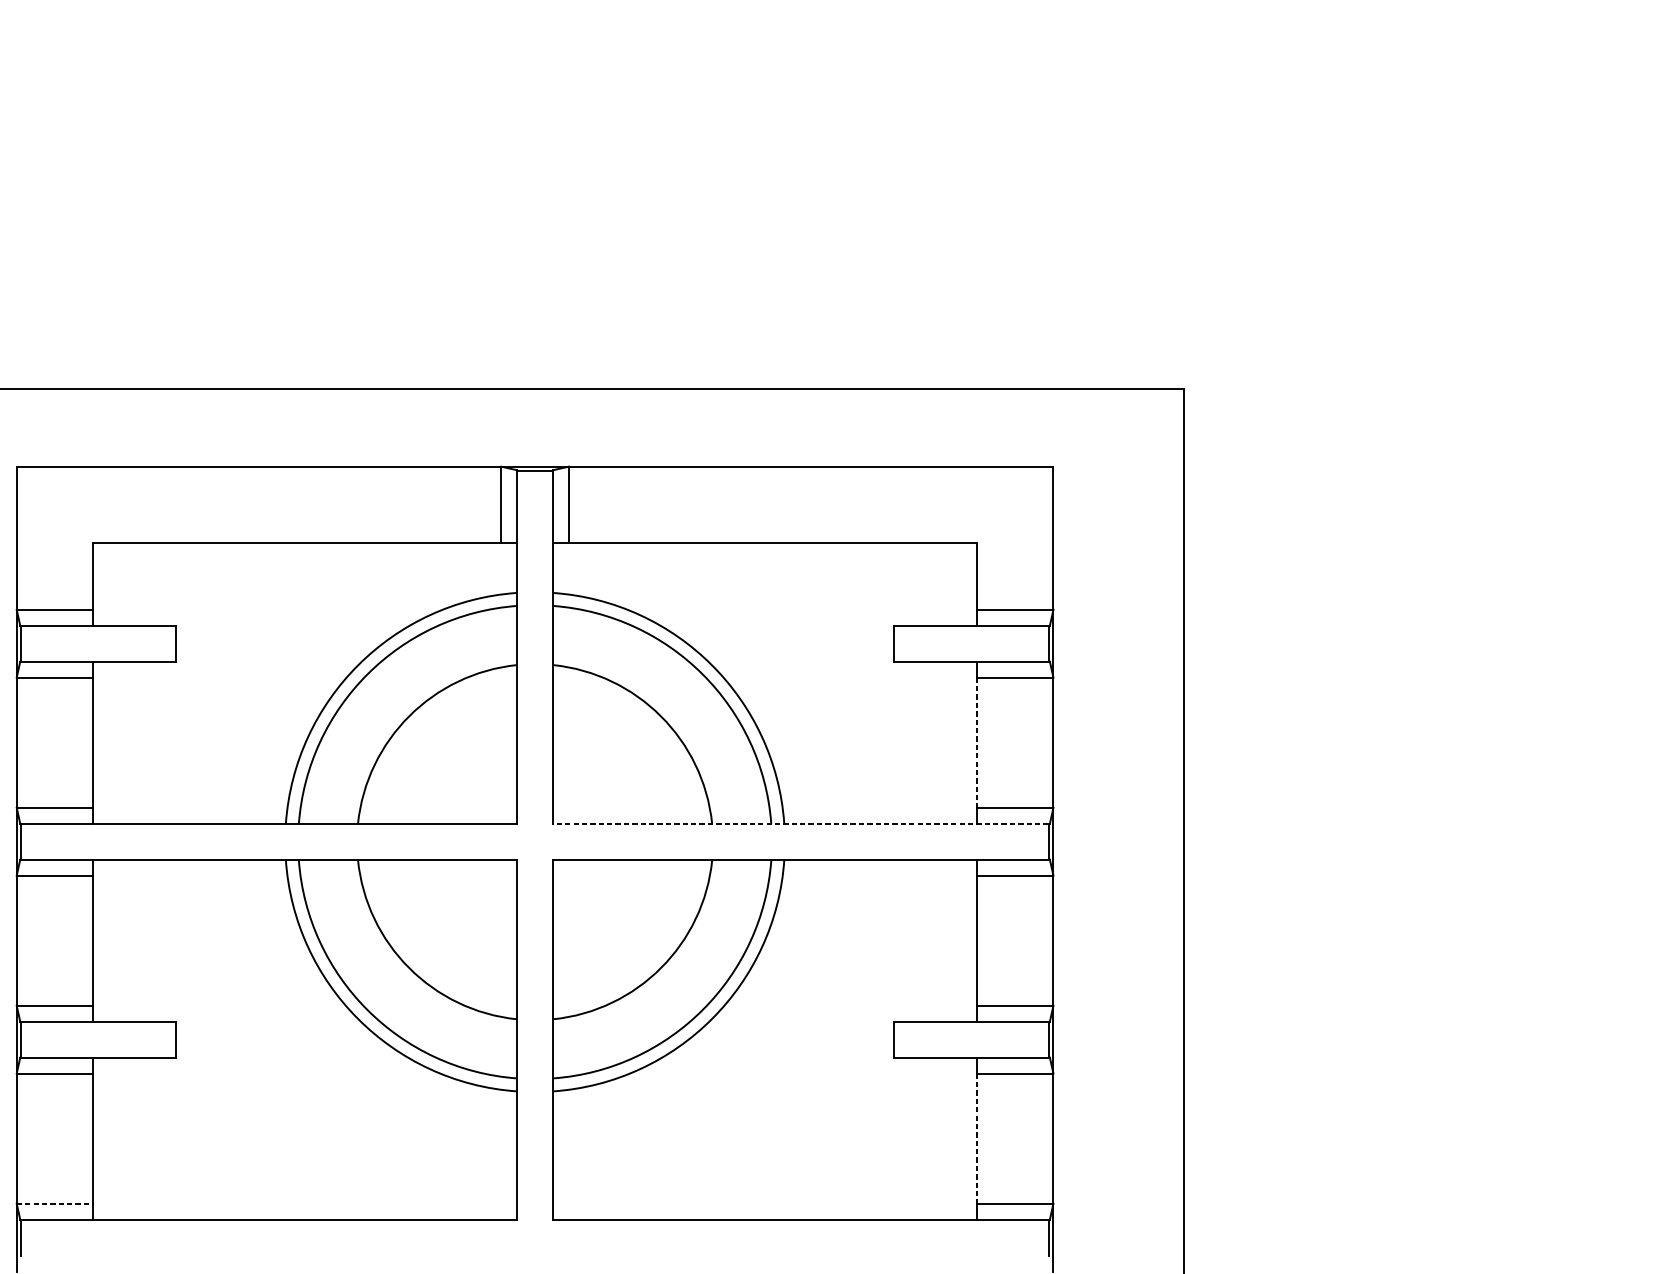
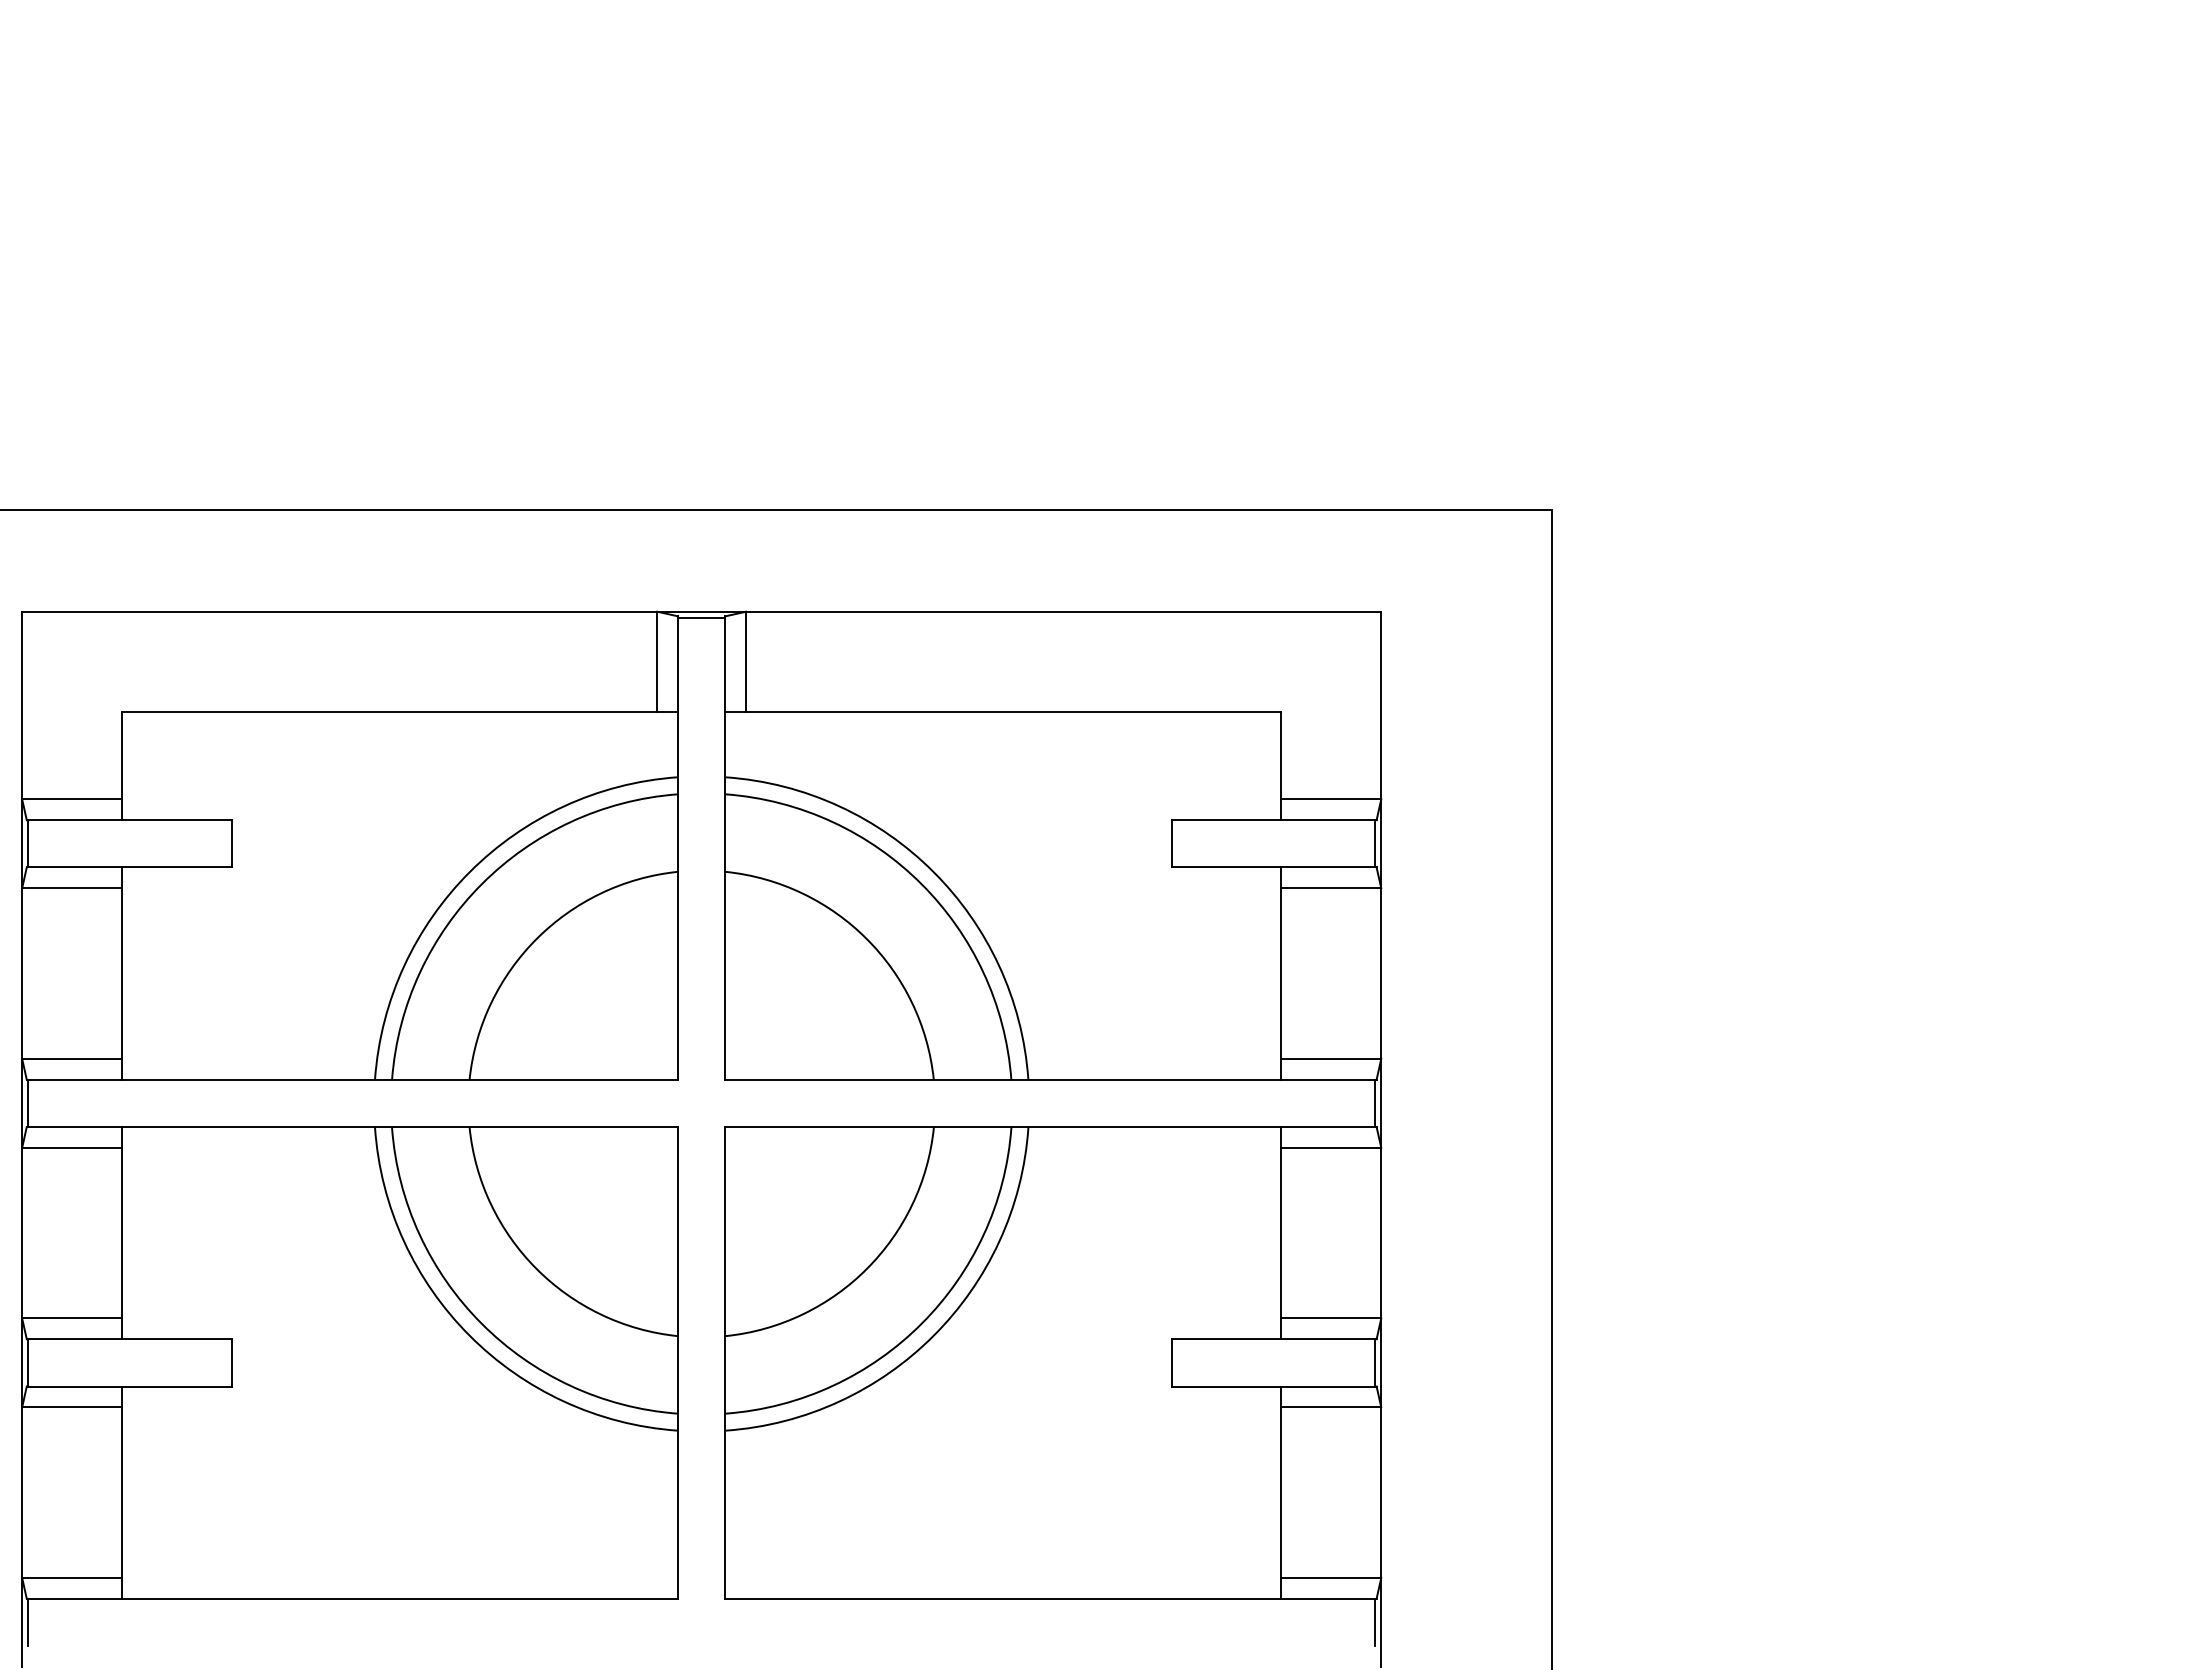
line: (977, 743) -> (1281, 974), dashed -> solid
line: (801, 823) -> (1050, 1079), dashed -> solid
line: (977, 1139) -> (1281, 1493), dashed -> solid
line: (55, 1203) -> (72, 1577), dashed -> solid

